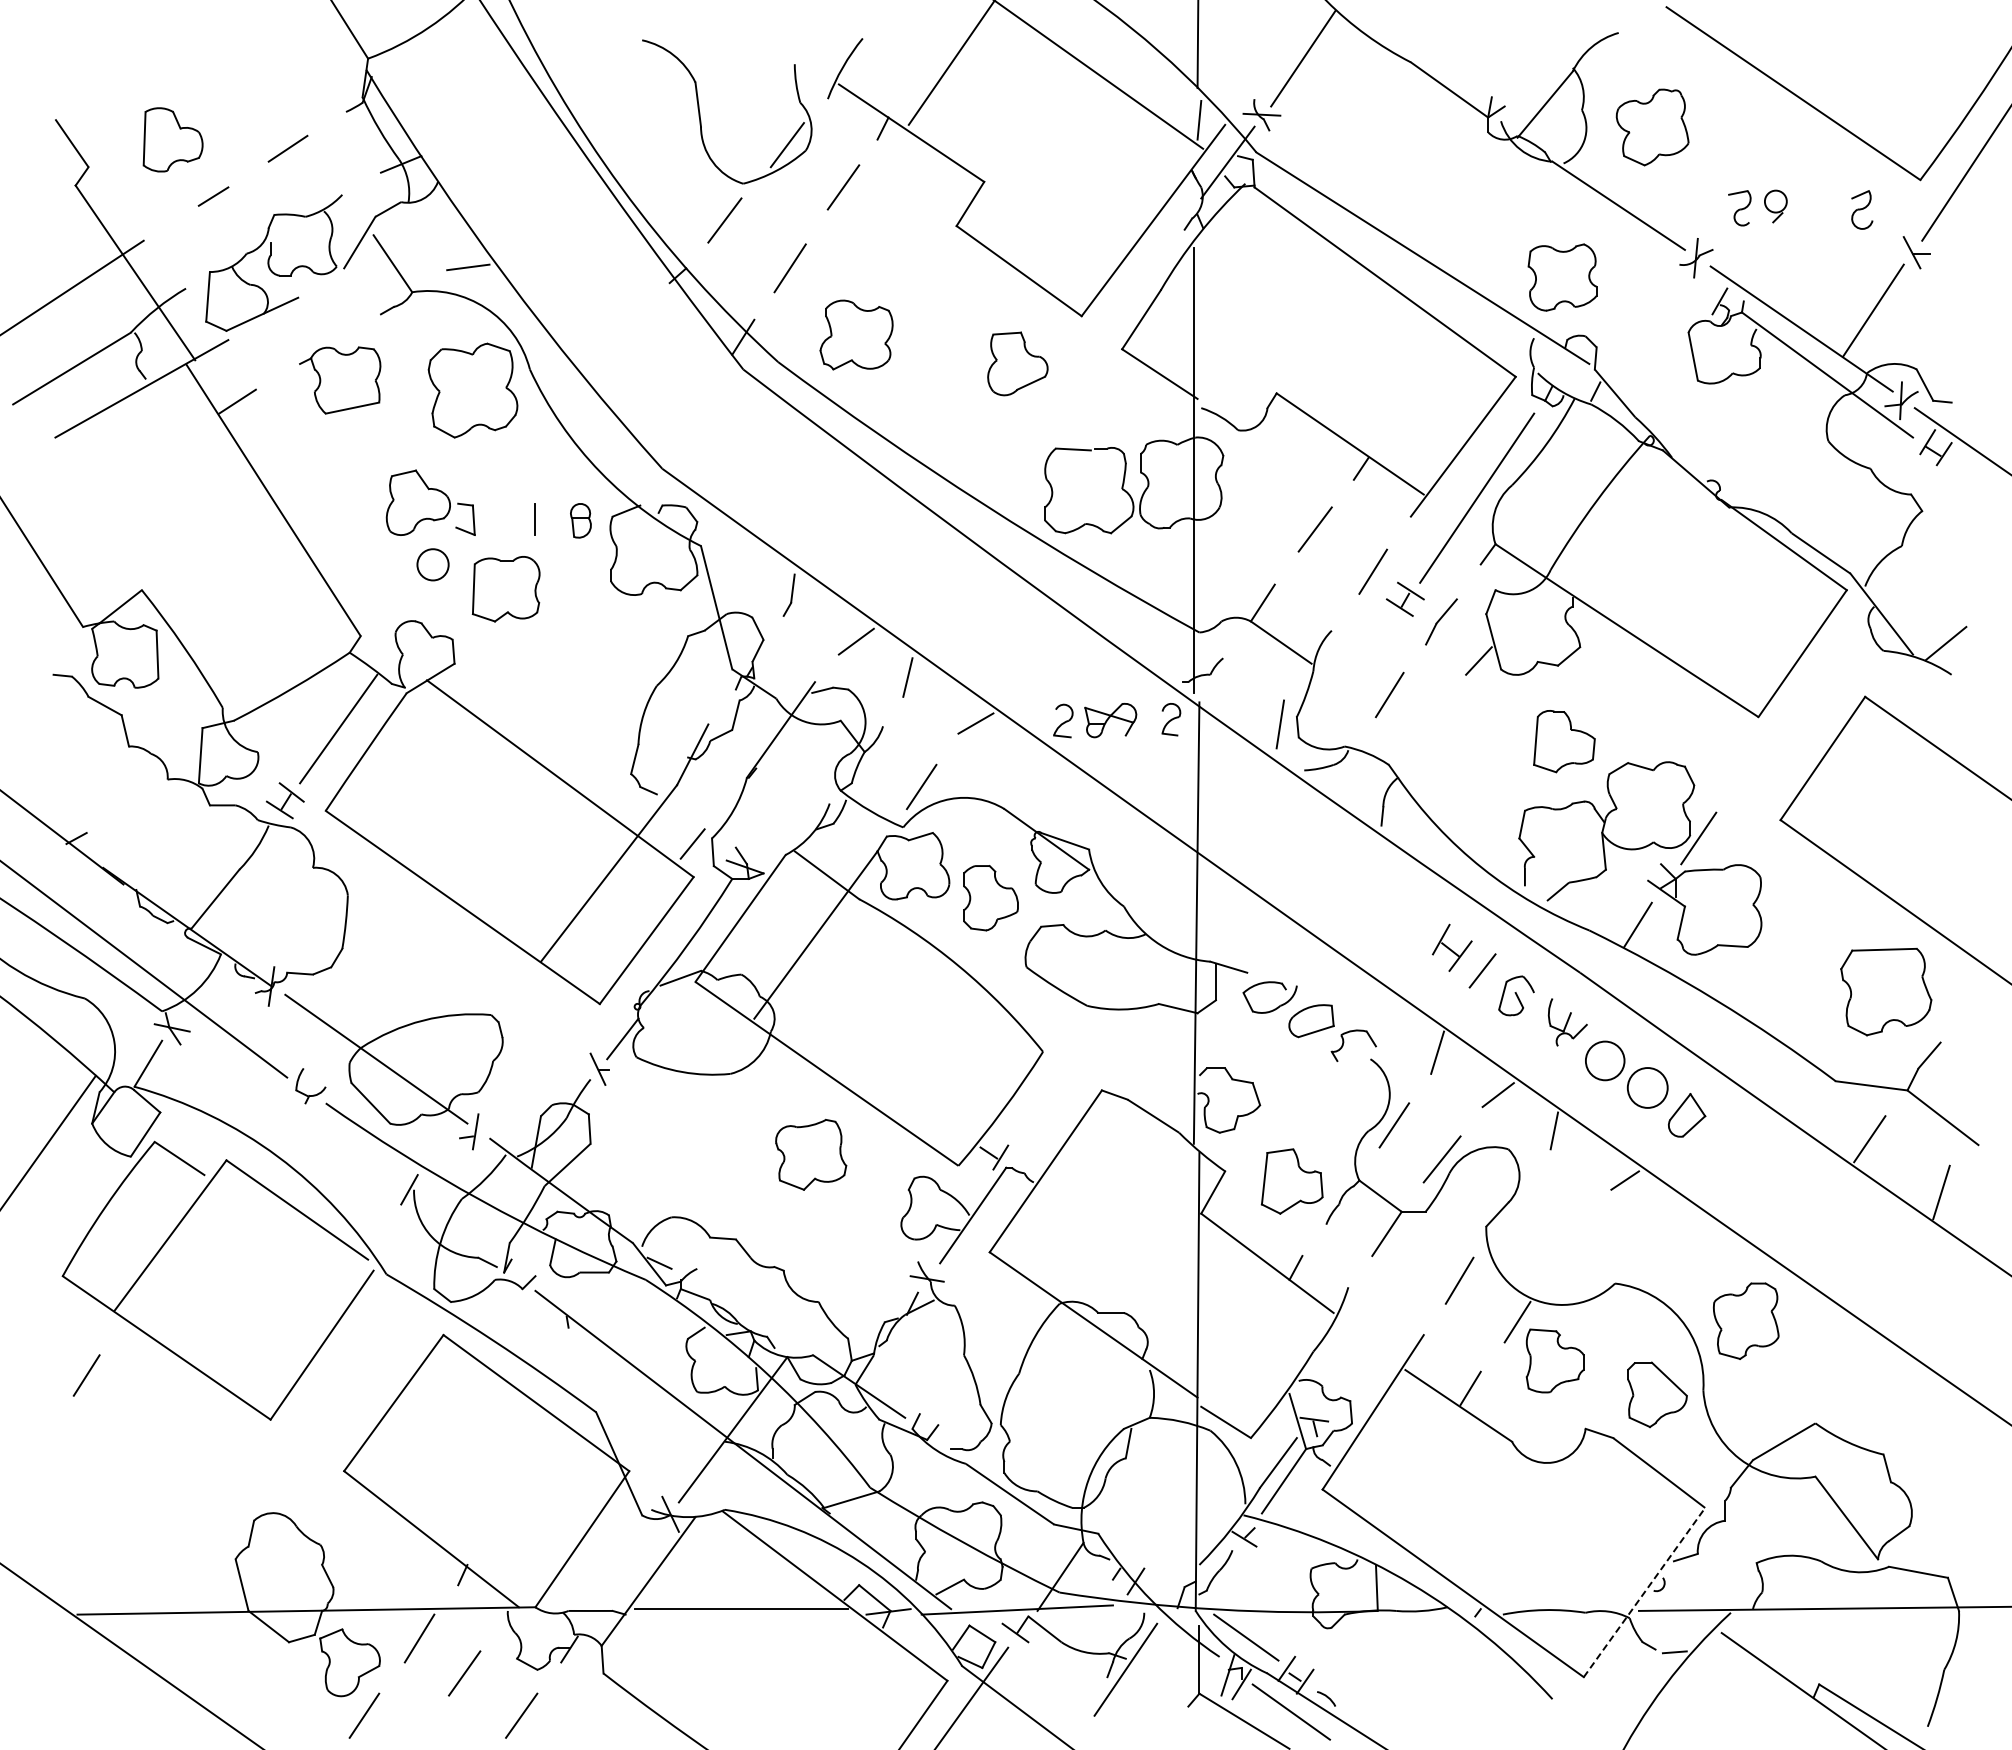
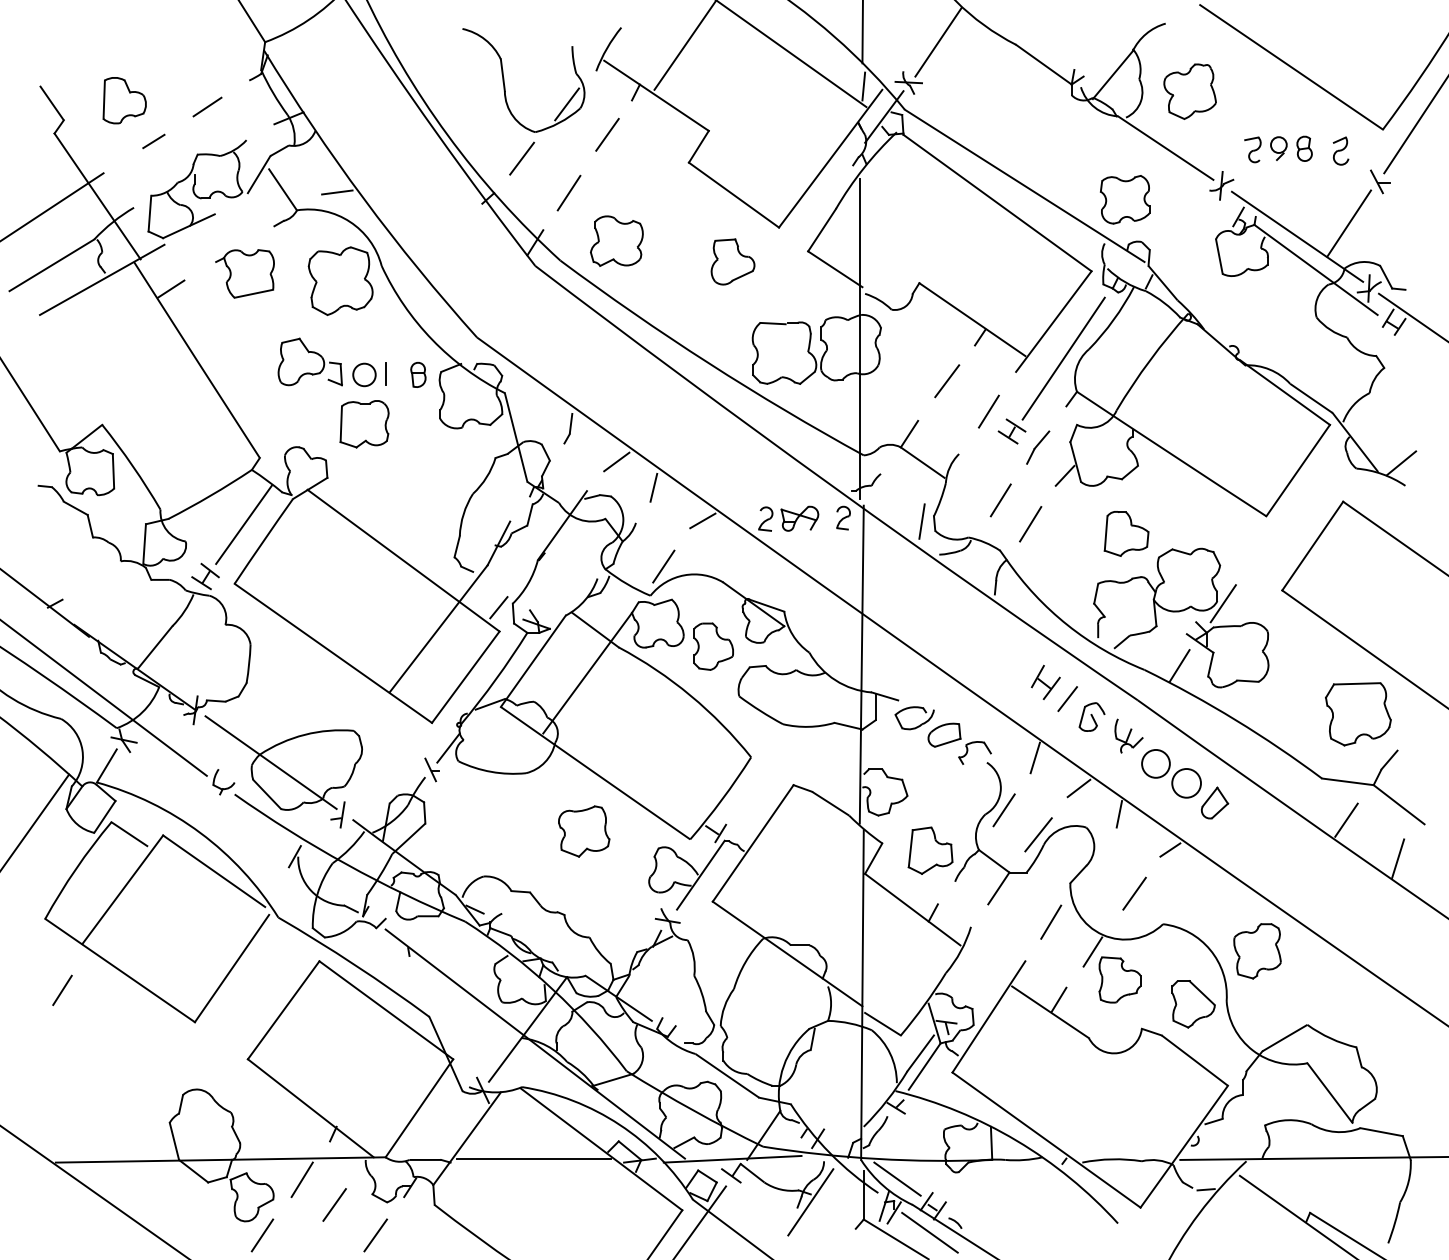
part: (1811, 206) -> (1304, 148), added
circle: (432, 564) -> (364, 374), moved
line: (1430, 728) -> (1030, 524), added
line: (1575, 1241) -> (1134, 893), added
line: (1644, 1592) -> (1184, 1146), dashed -> solid

